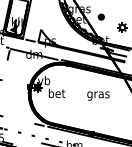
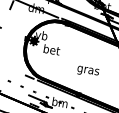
text: (98, 95) -> (88, 71), moved

